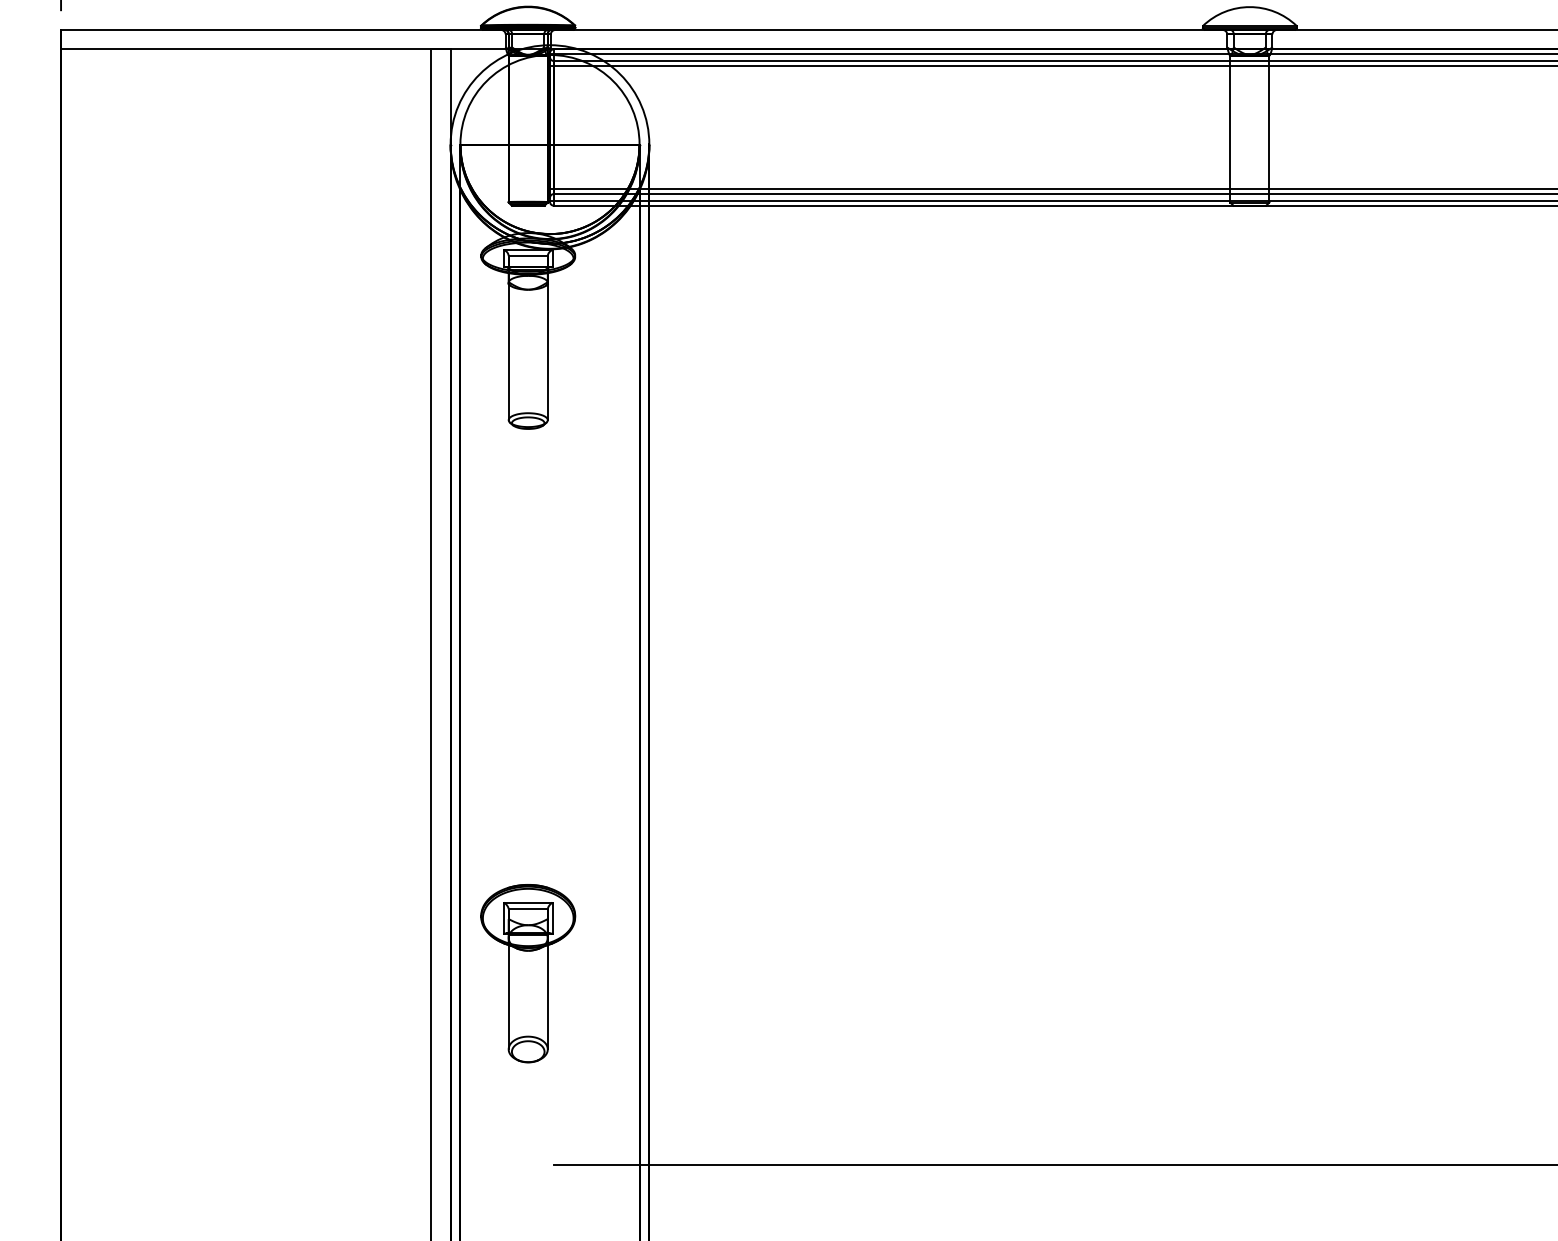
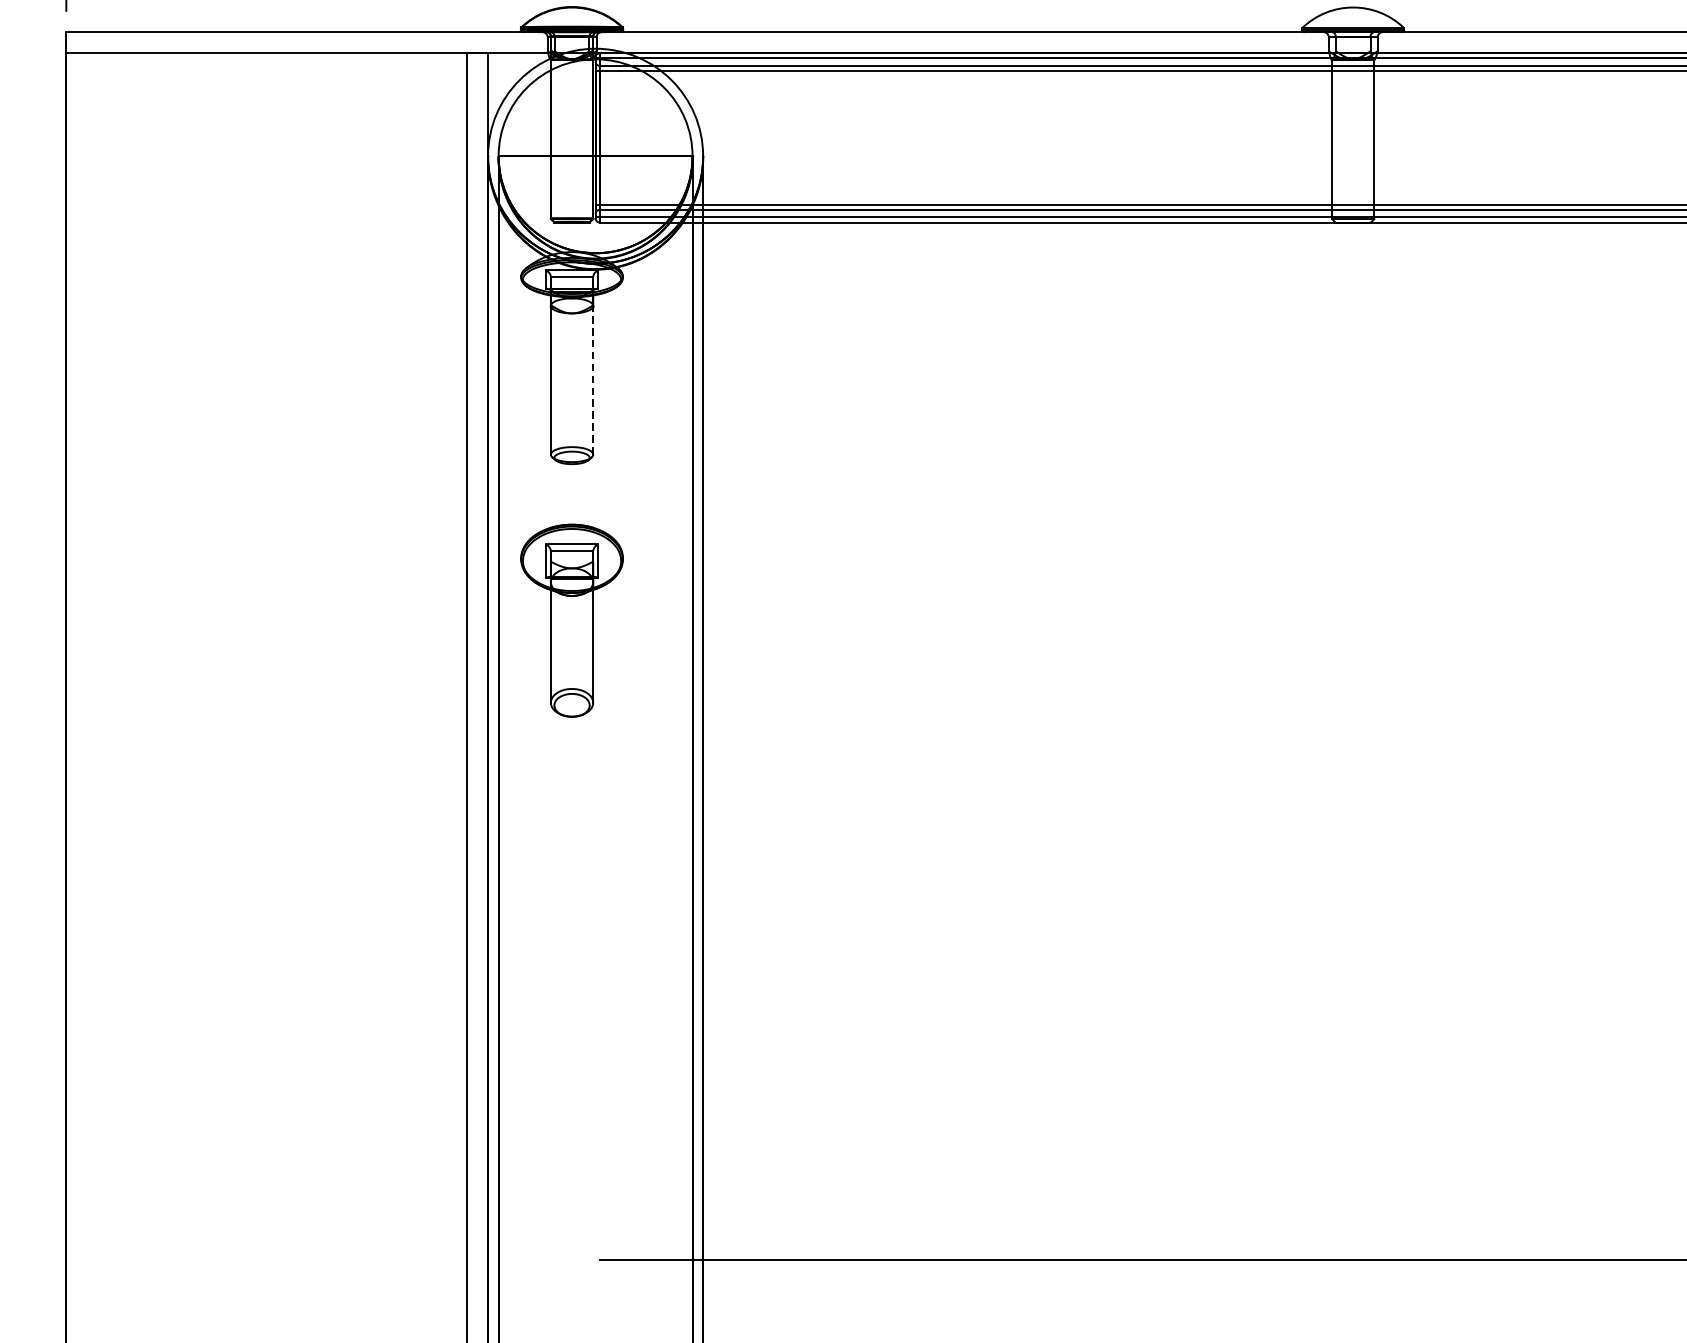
line: (547, 351) -> (592, 380), solid -> dashed
part: (528, 973) -> (572, 620), moved

